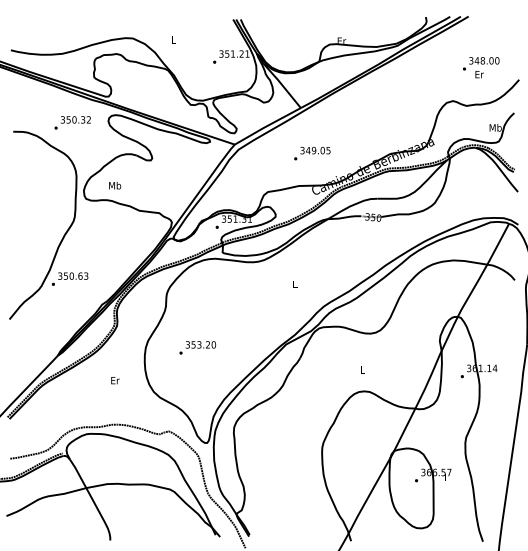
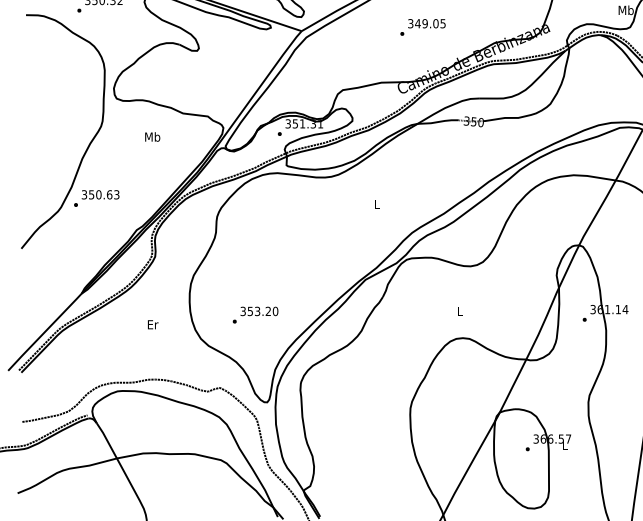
text: (312, 153) -> (423, 27), moved
text: (115, 185) -> (153, 136), moved
text: (197, 347) -> (255, 314), moved

